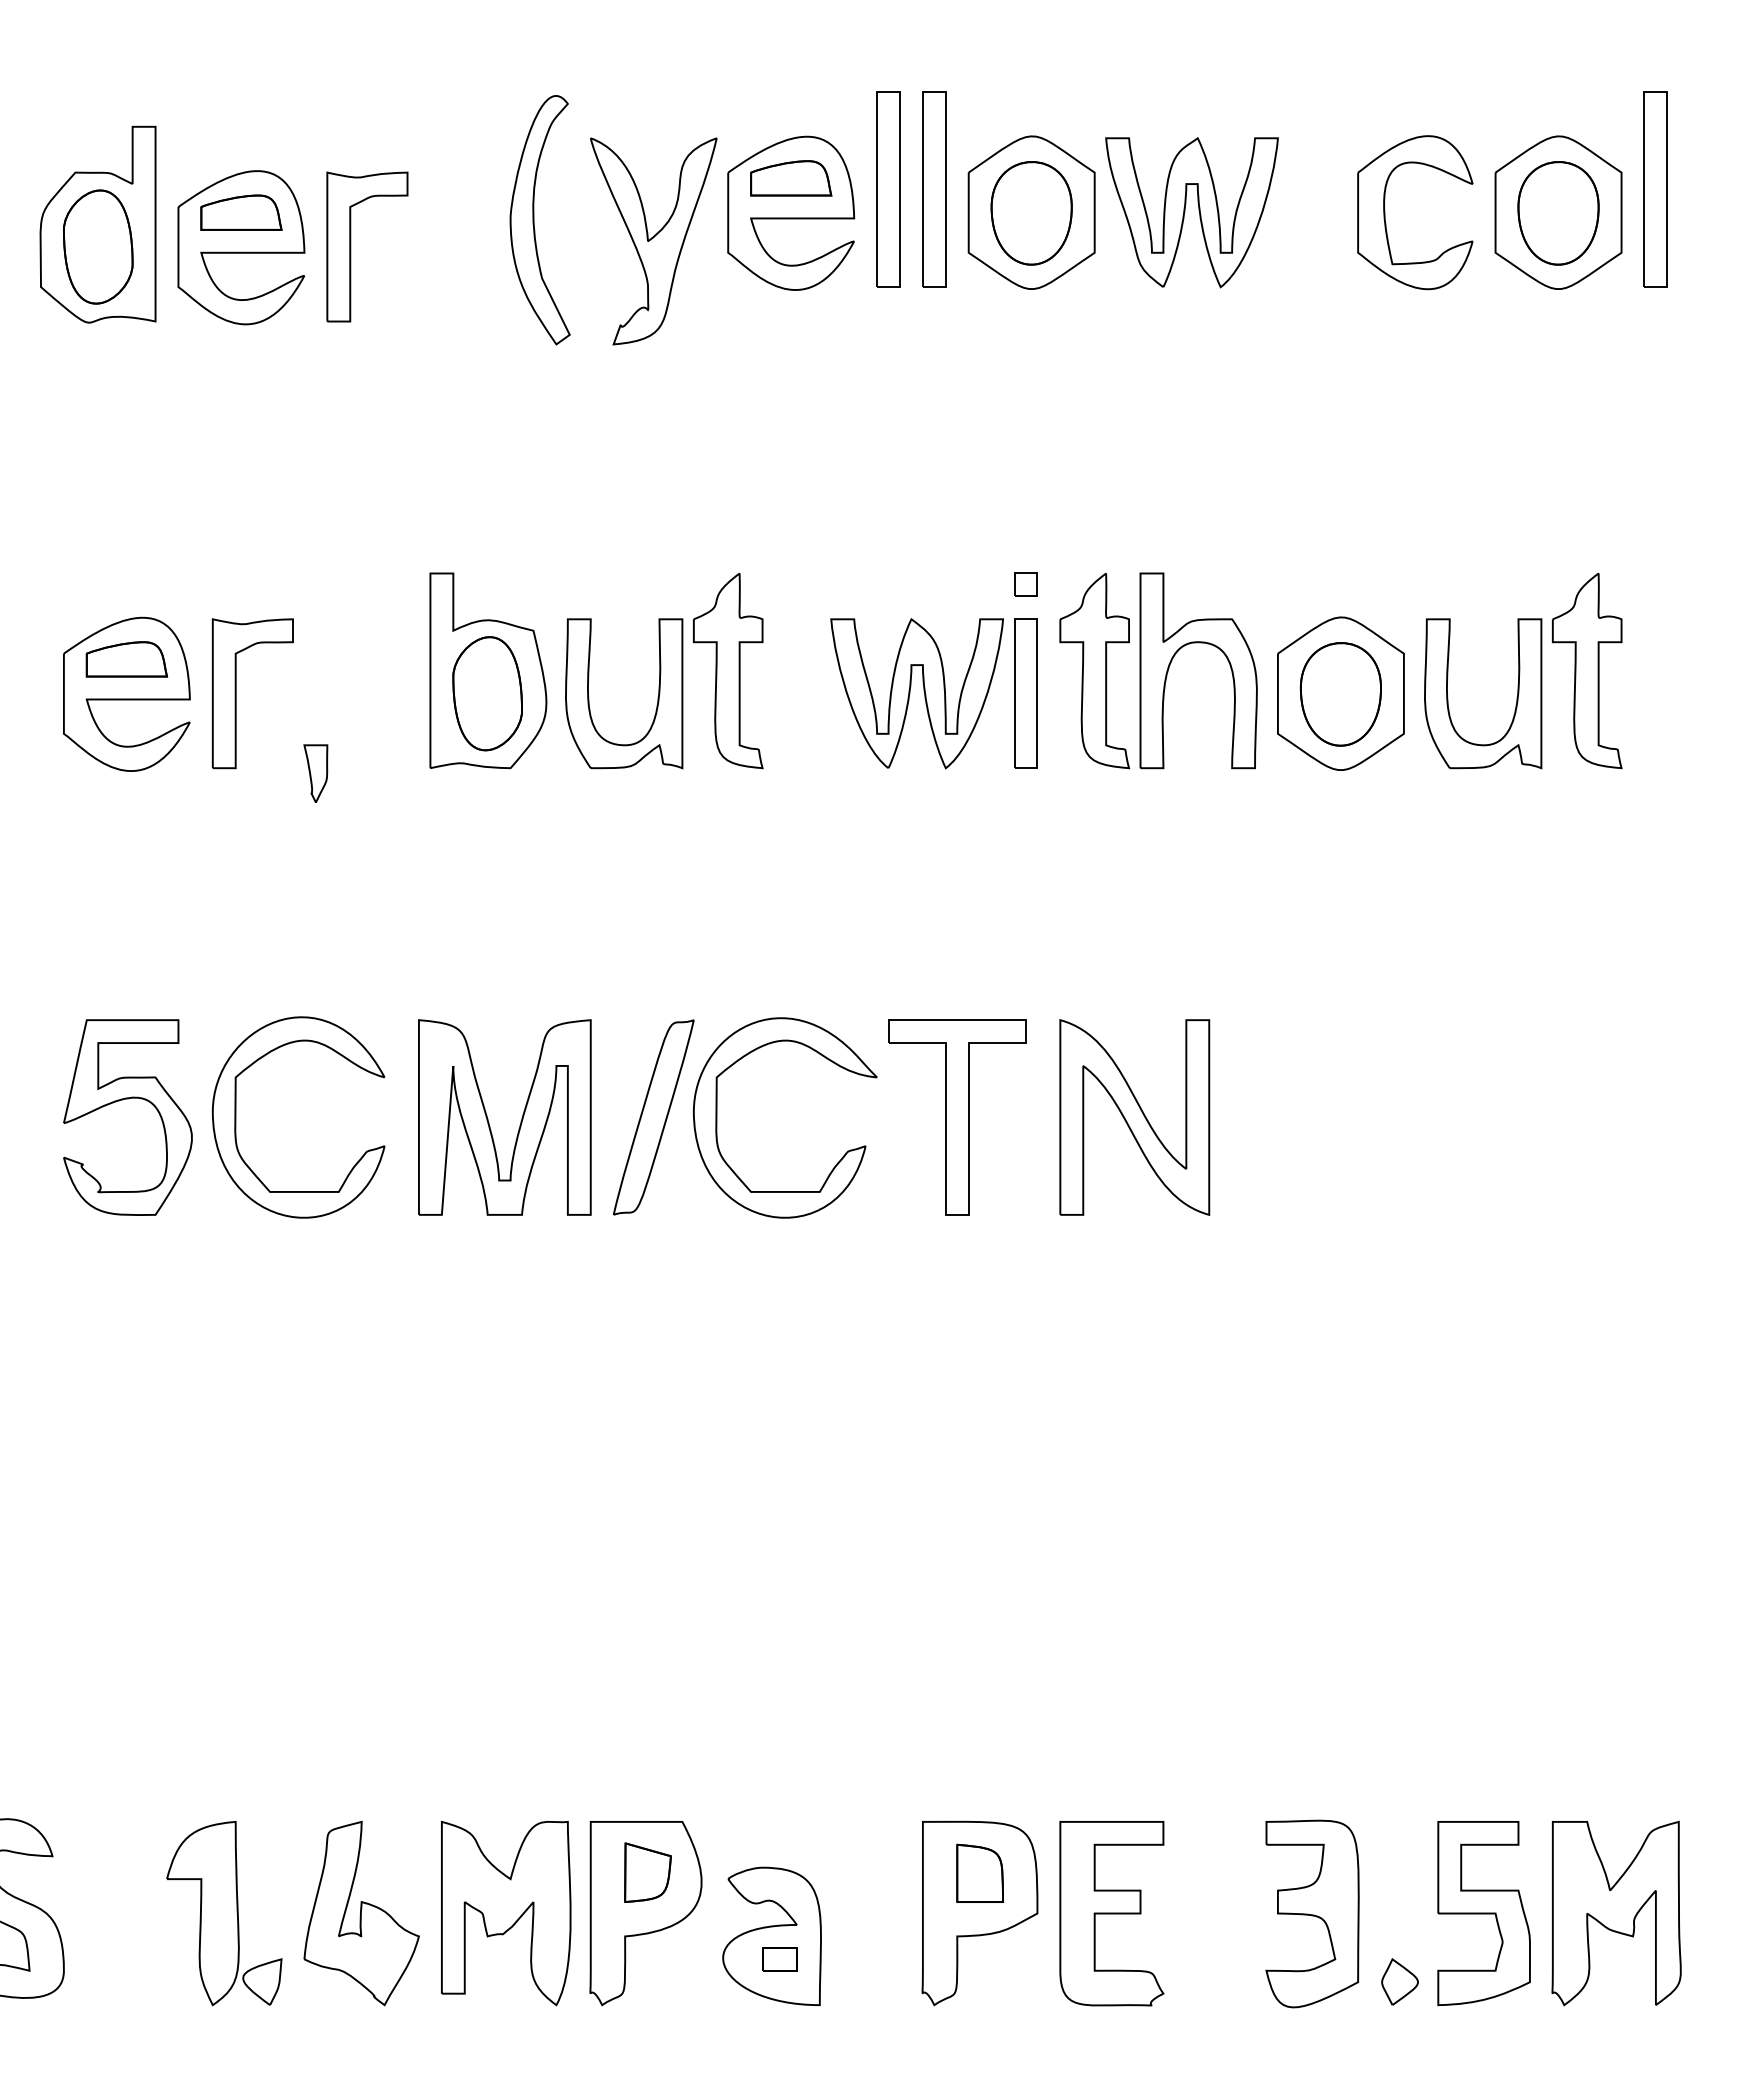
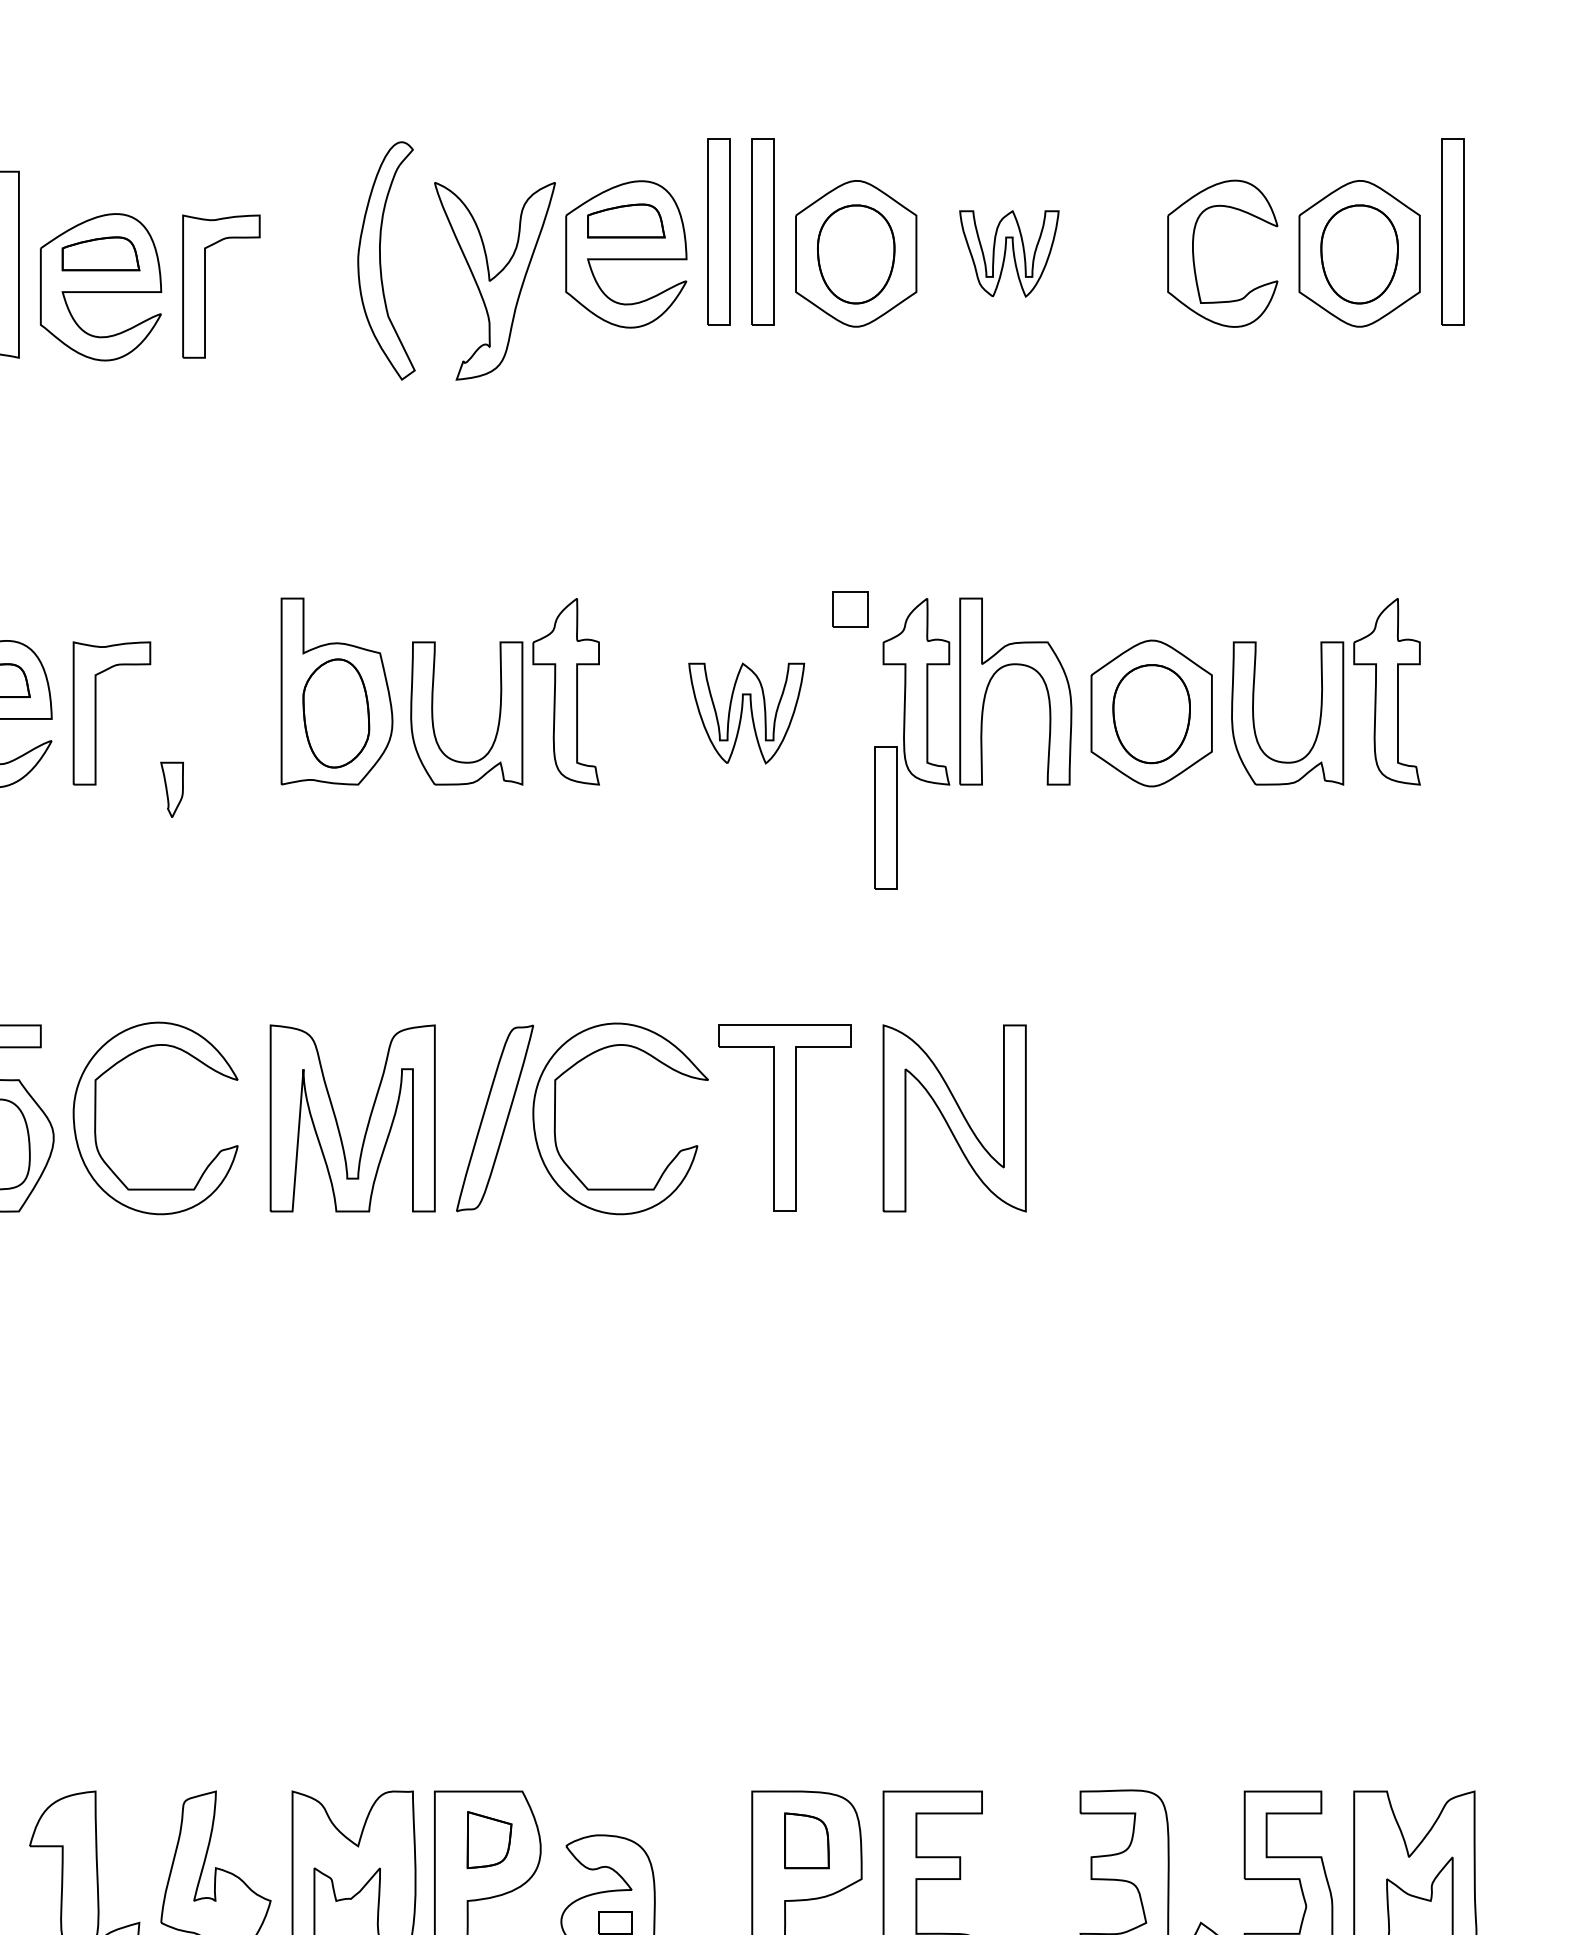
part: (1191, 212) -> (1008, 253), size x0.6
part: (1025, 584) -> (850, 609), size x1.6
part: (916, 693) -> (746, 713), size x0.7
part: (1025, 693) -> (885, 817), moved

